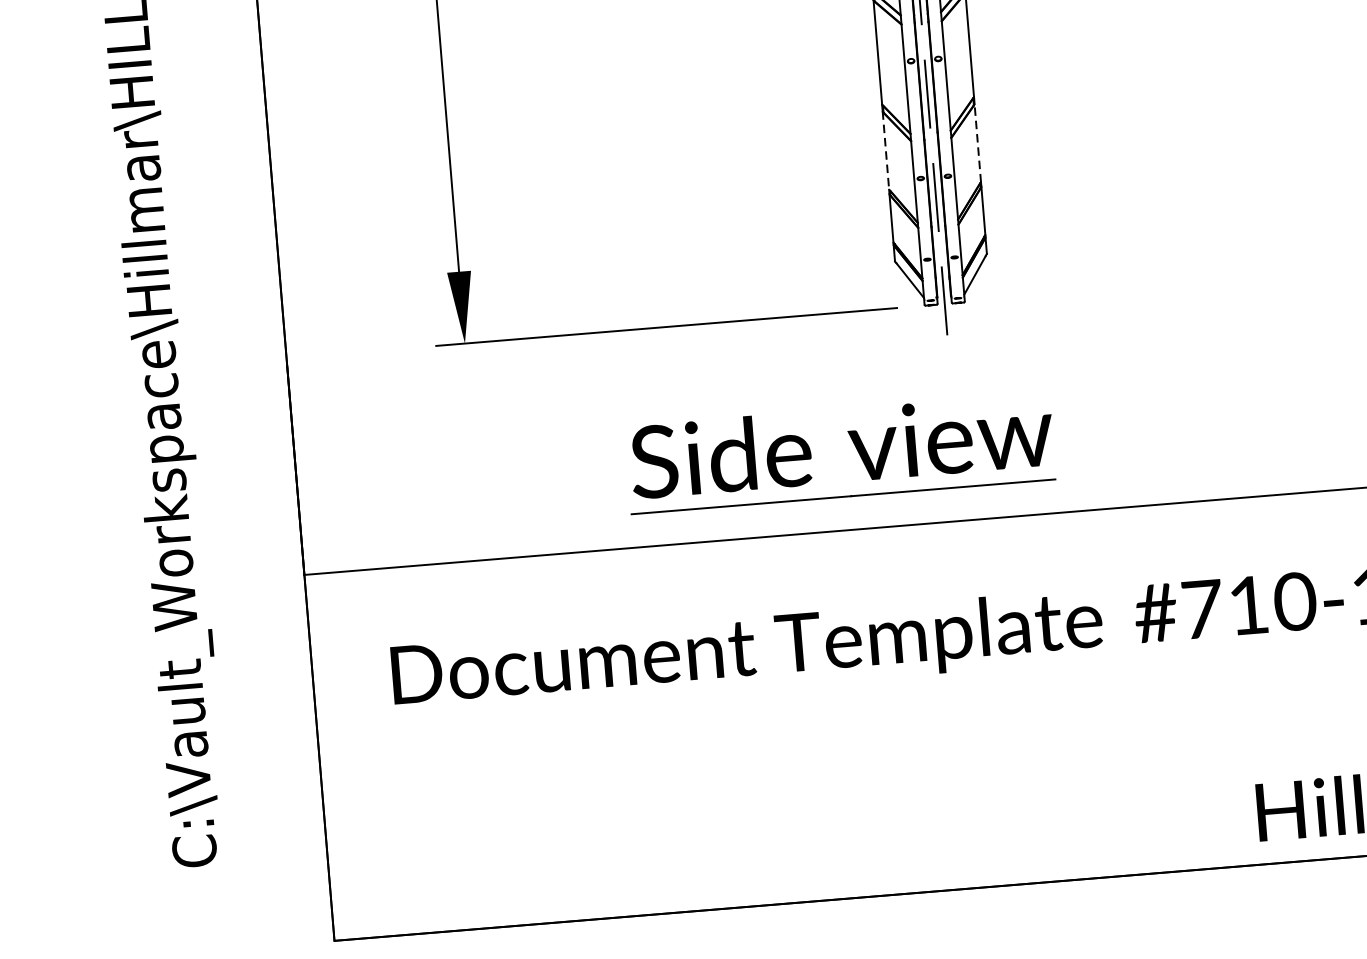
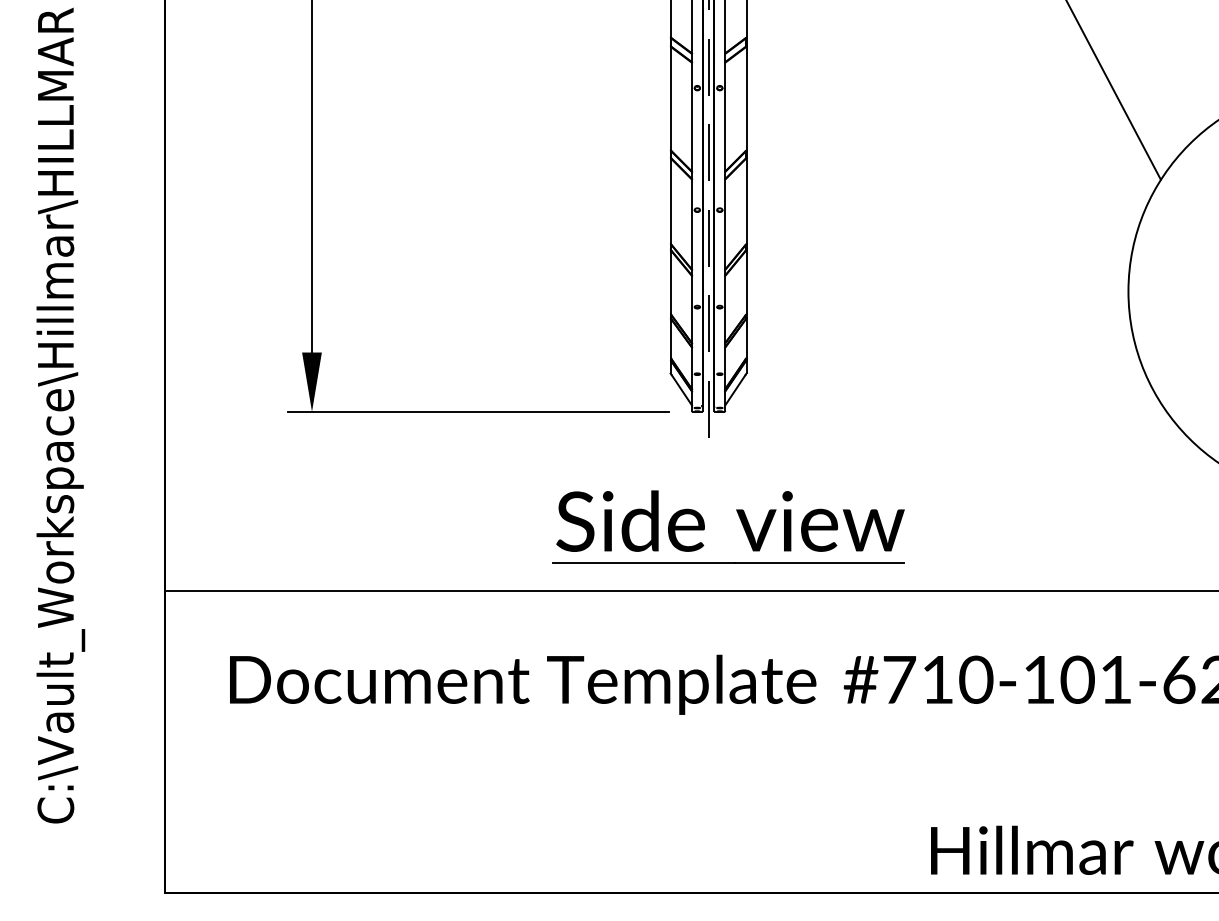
line: (977, 142) -> (746, 281), dashed -> solid
line: (885, 151) -> (670, 282), dashed -> solid
part: (853, 445) -> (740, 521), moved

